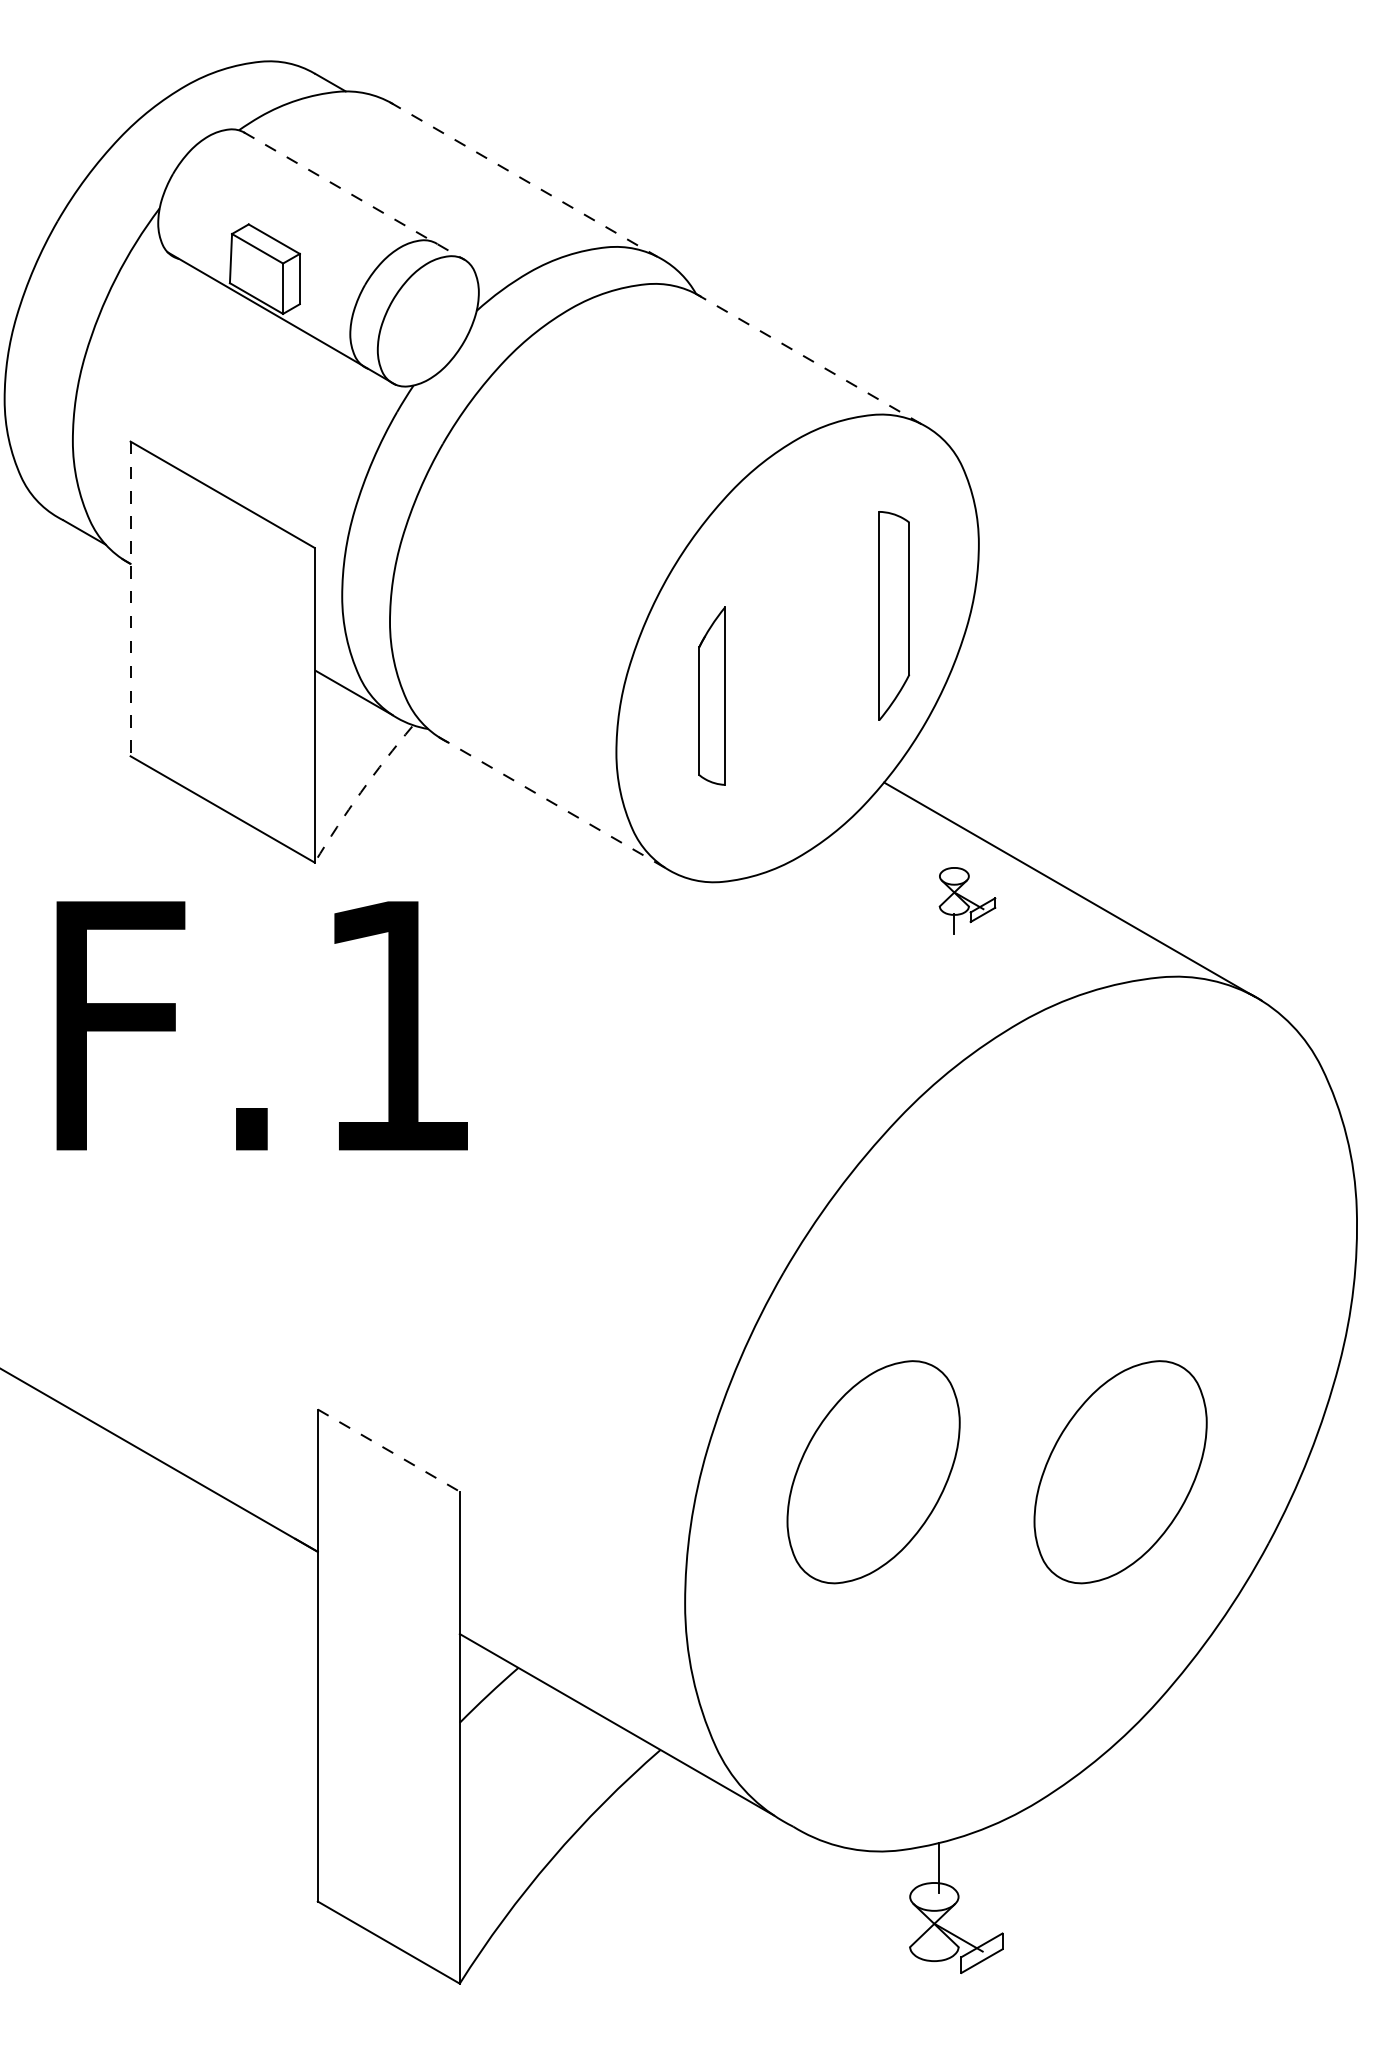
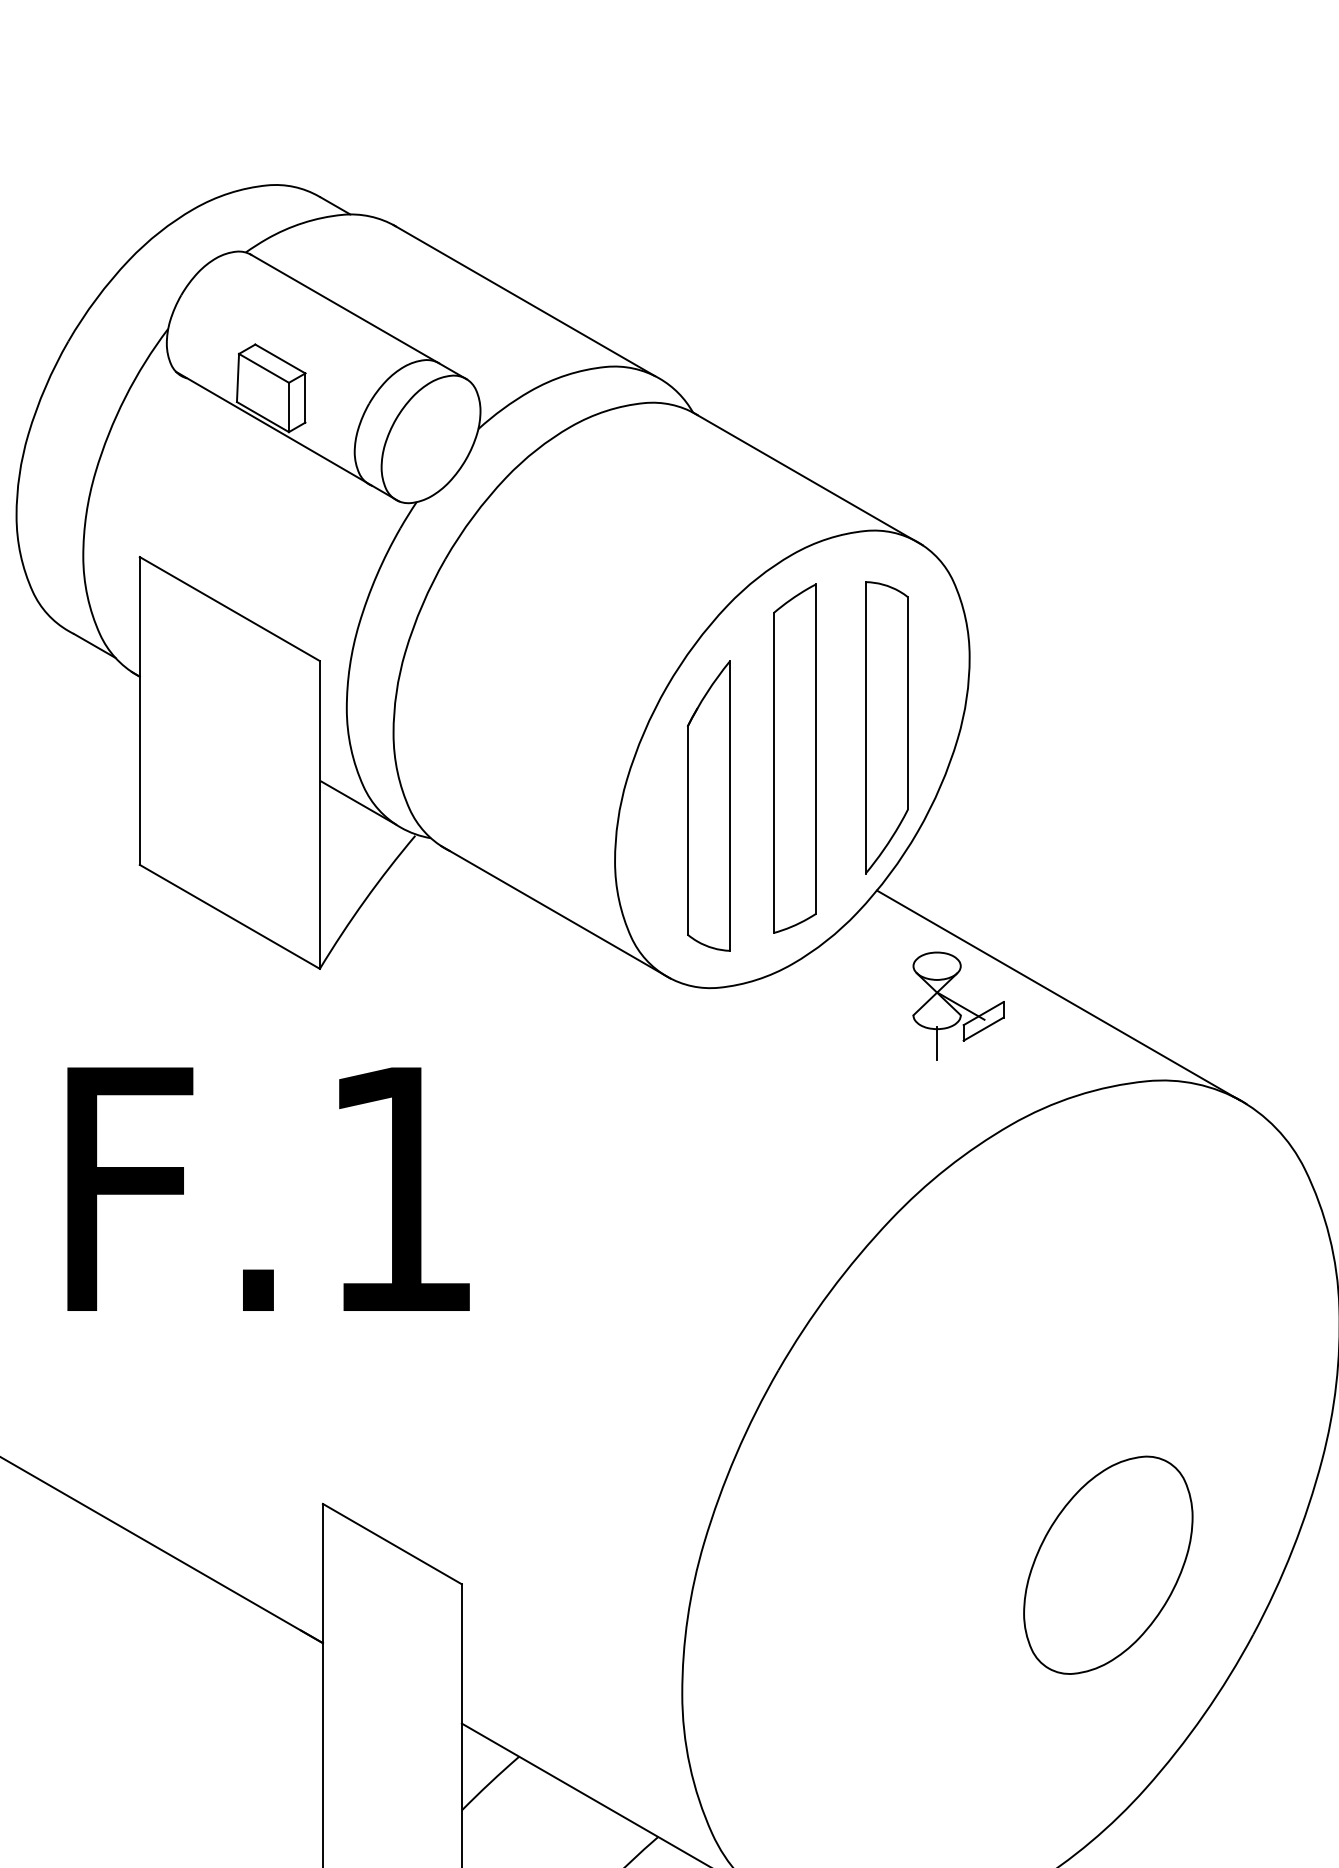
line: (524, 179) -> (525, 300), dashed -> solid
line: (354, 196) -> (358, 317), dashed -> solid
line: (813, 361) -> (807, 478), dashed -> solid
line: (130, 599) -> (139, 711), dashed -> solid
part: (894, 615) -> (887, 727), size x1.43
part: (799, 647) -> (794, 758), added
part: (711, 695) -> (708, 805), size x1.67
line: (360, 792) -> (364, 900), dashed -> solid
line: (556, 804) -> (556, 912), dashed -> solid
part: (967, 900) -> (958, 1005), size x1.67
text: (261, 1025) -> (267, 1188), moved
line: (389, 1450) -> (393, 1544), dashed -> solid
part: (873, 1472) -> (866, 1565), removed

